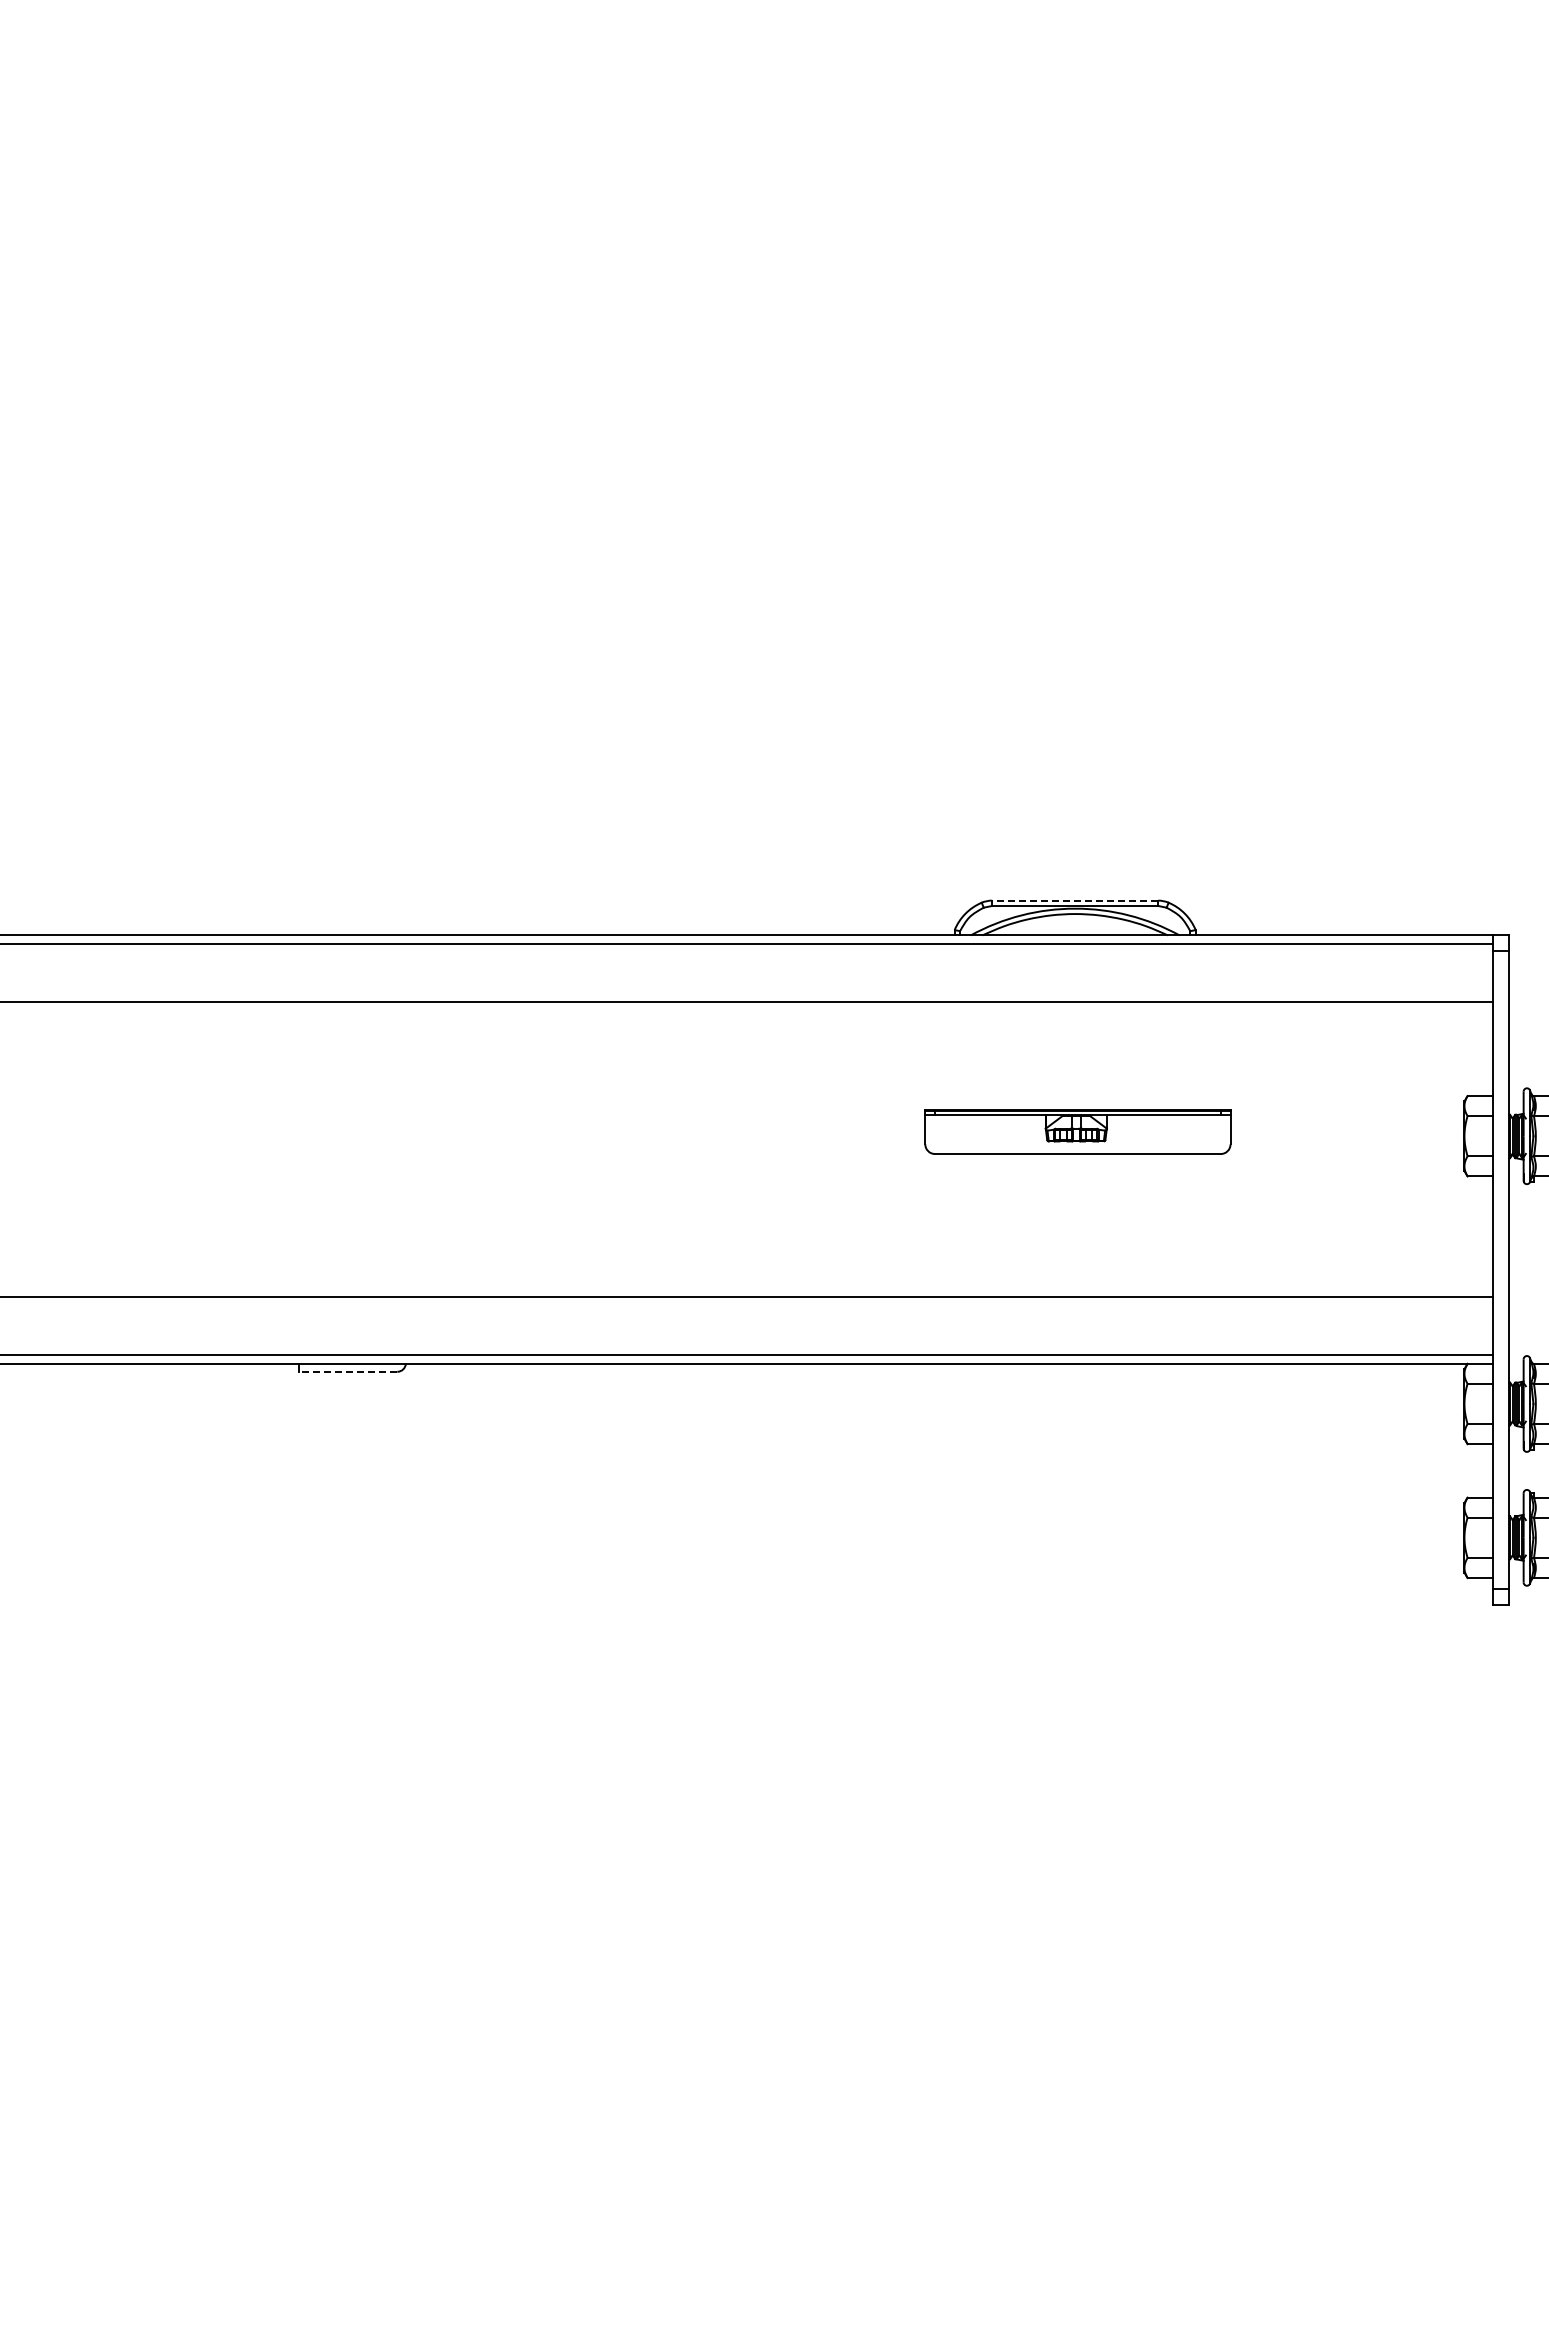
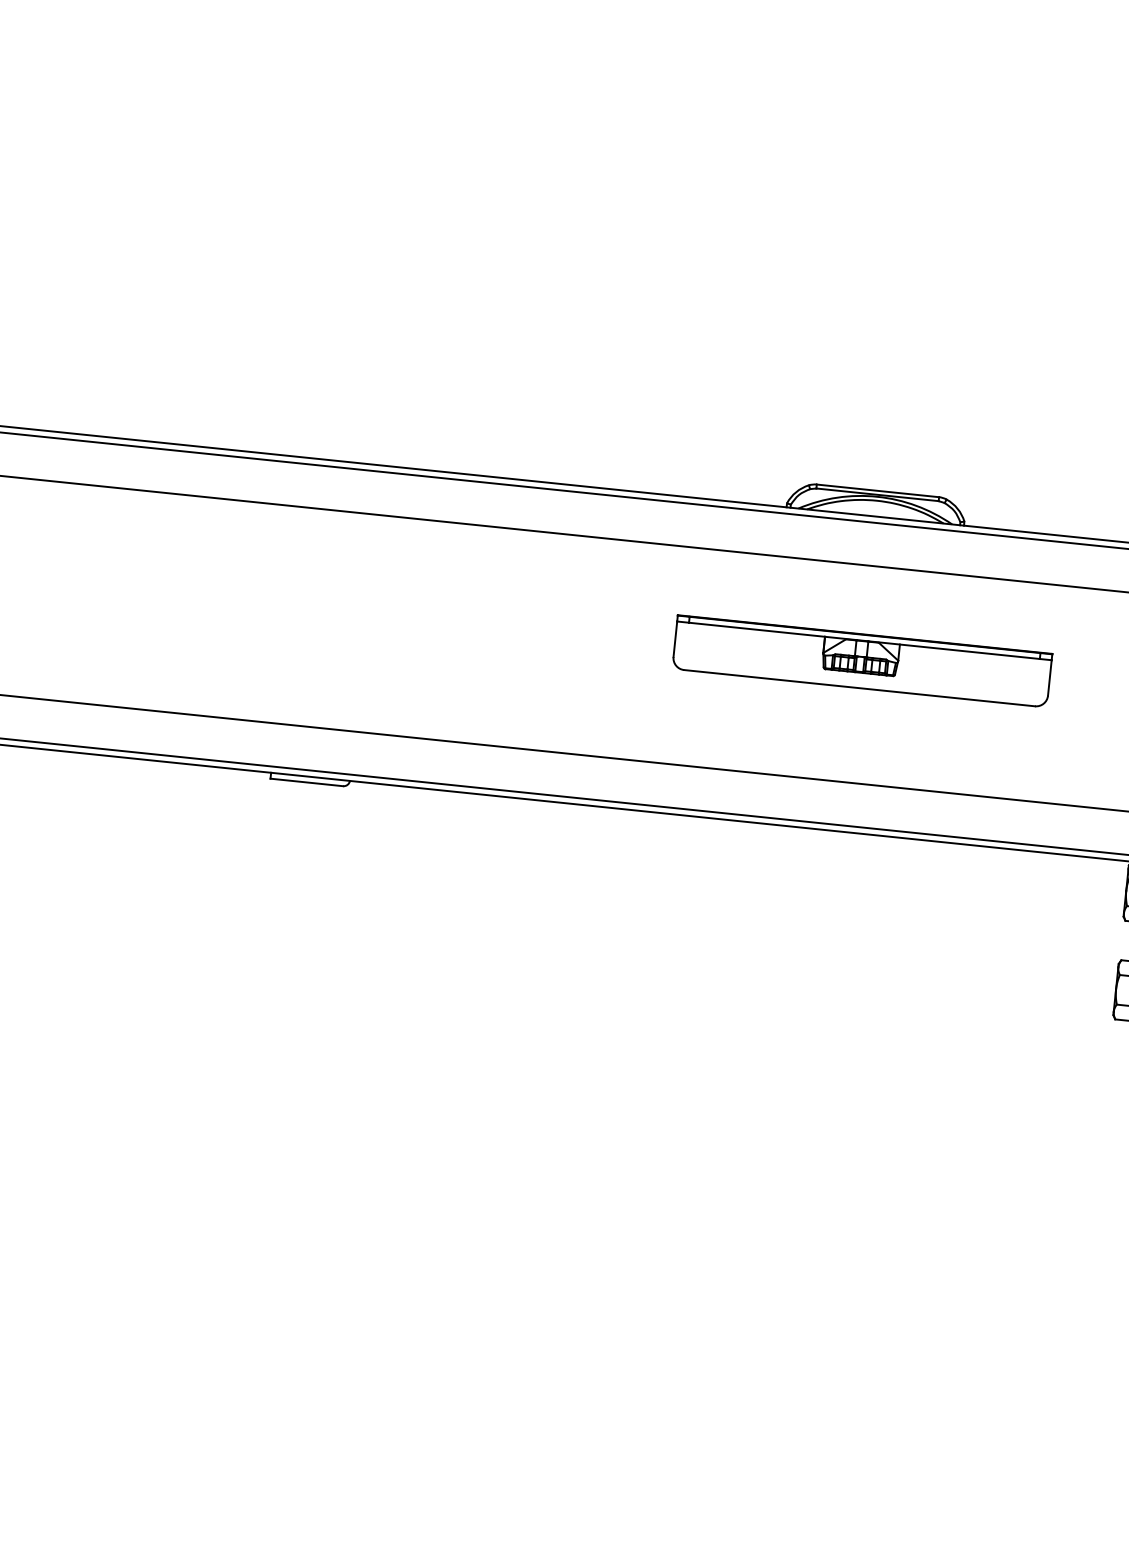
line: (1074, 900) -> (877, 490), dashed -> solid
part: (1077, 1132) -> (862, 661), size x1.67
line: (347, 1371) -> (306, 782), dashed -> solid

